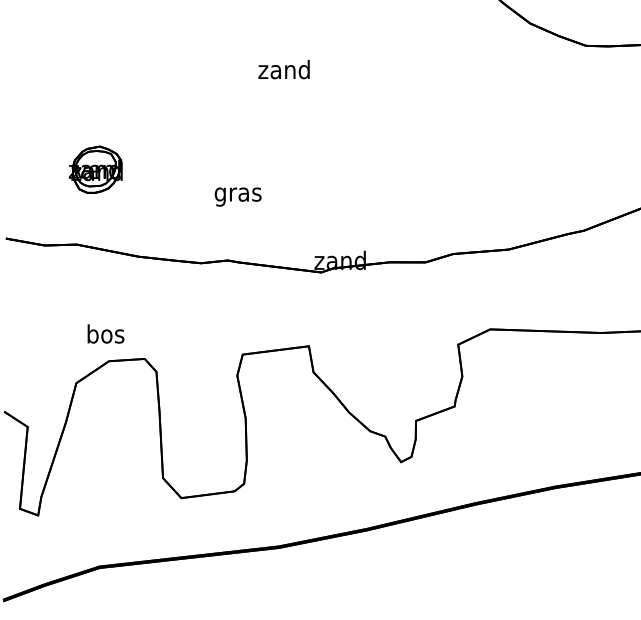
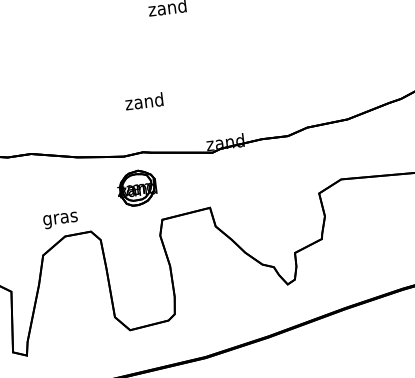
part: (95, 169) -> (136, 187), moved
text: (237, 194) -> (144, 103), gras -> zand
text: (105, 336) -> (60, 218), bos -> gras

